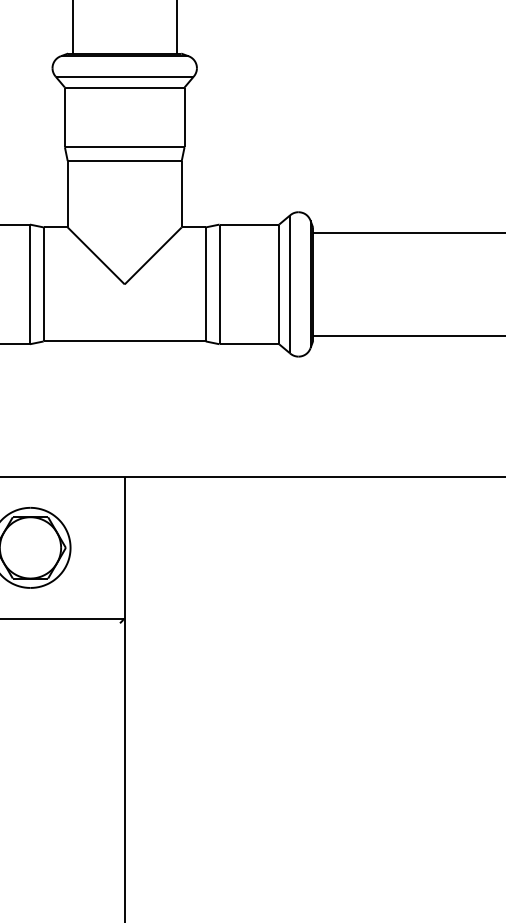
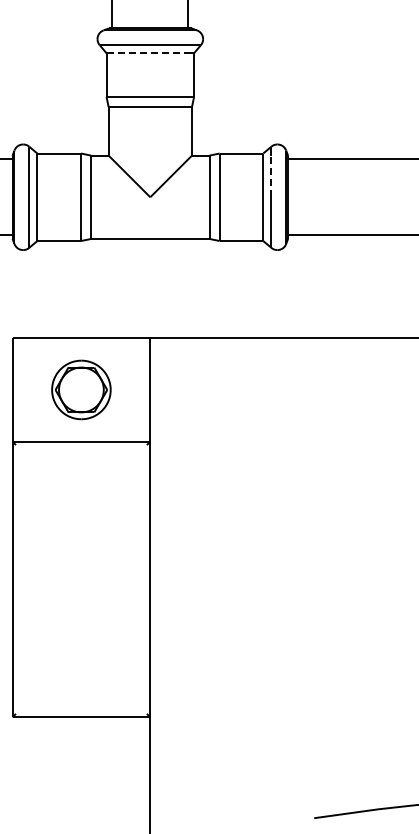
line: (119, 87) -> (146, 53), solid -> dashed
line: (290, 256) -> (271, 176), solid -> dashed

